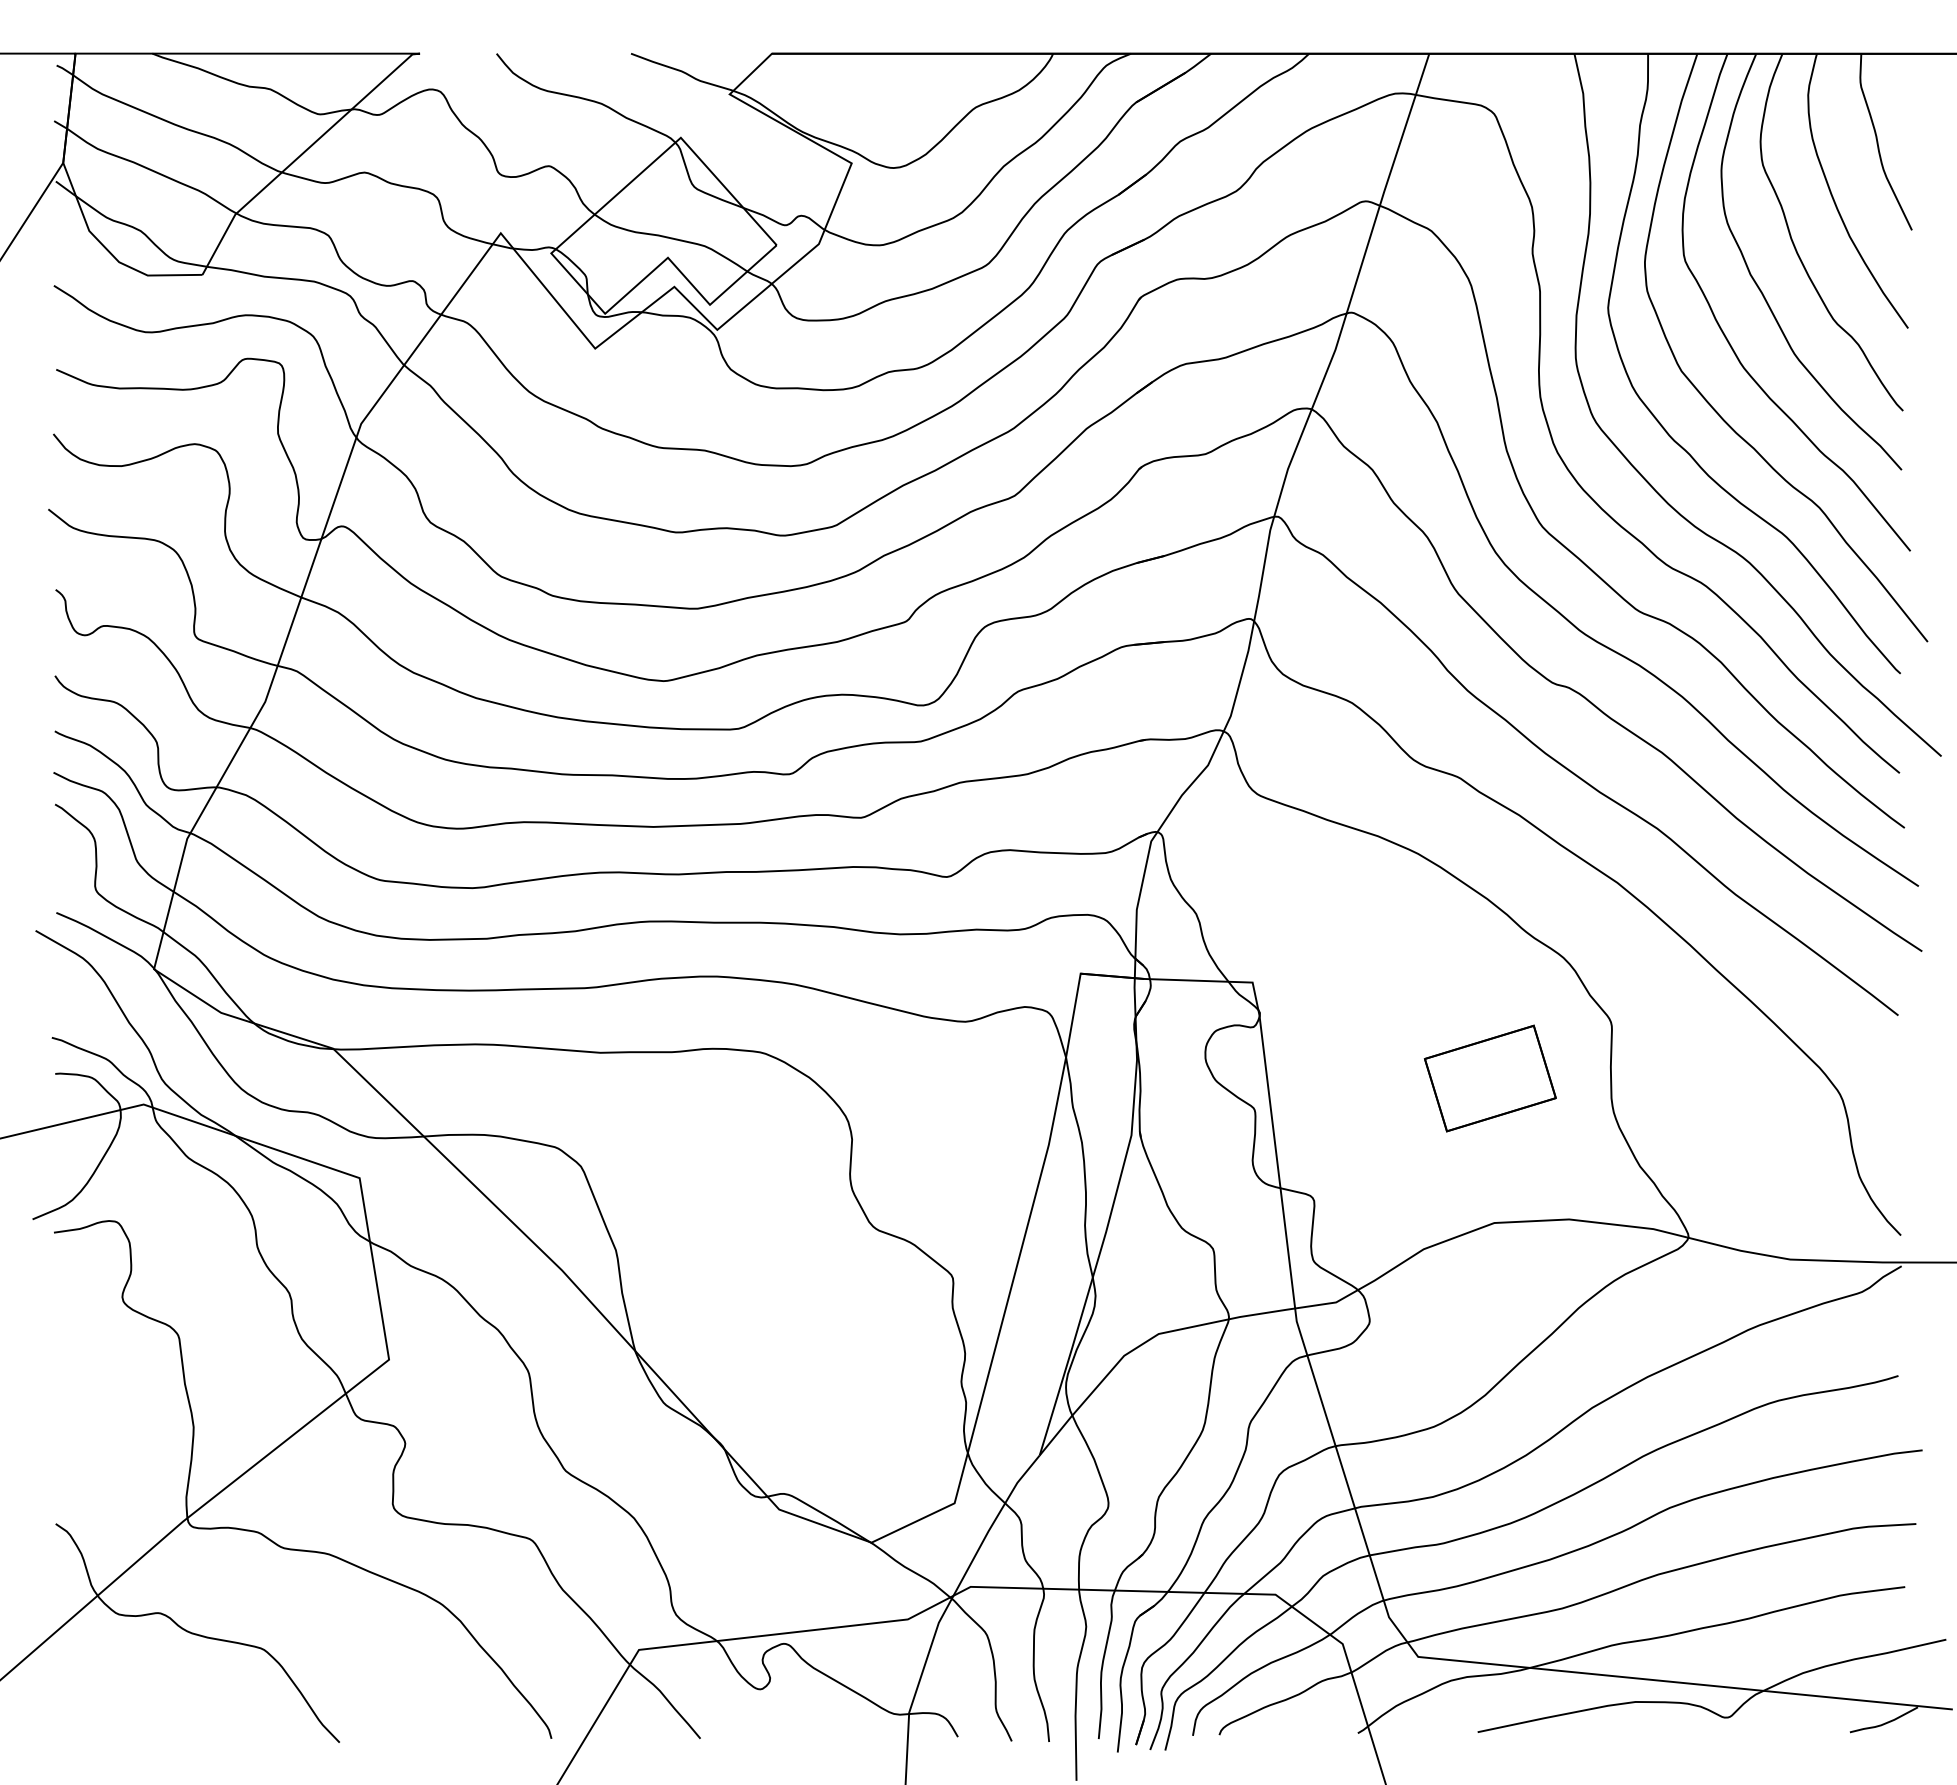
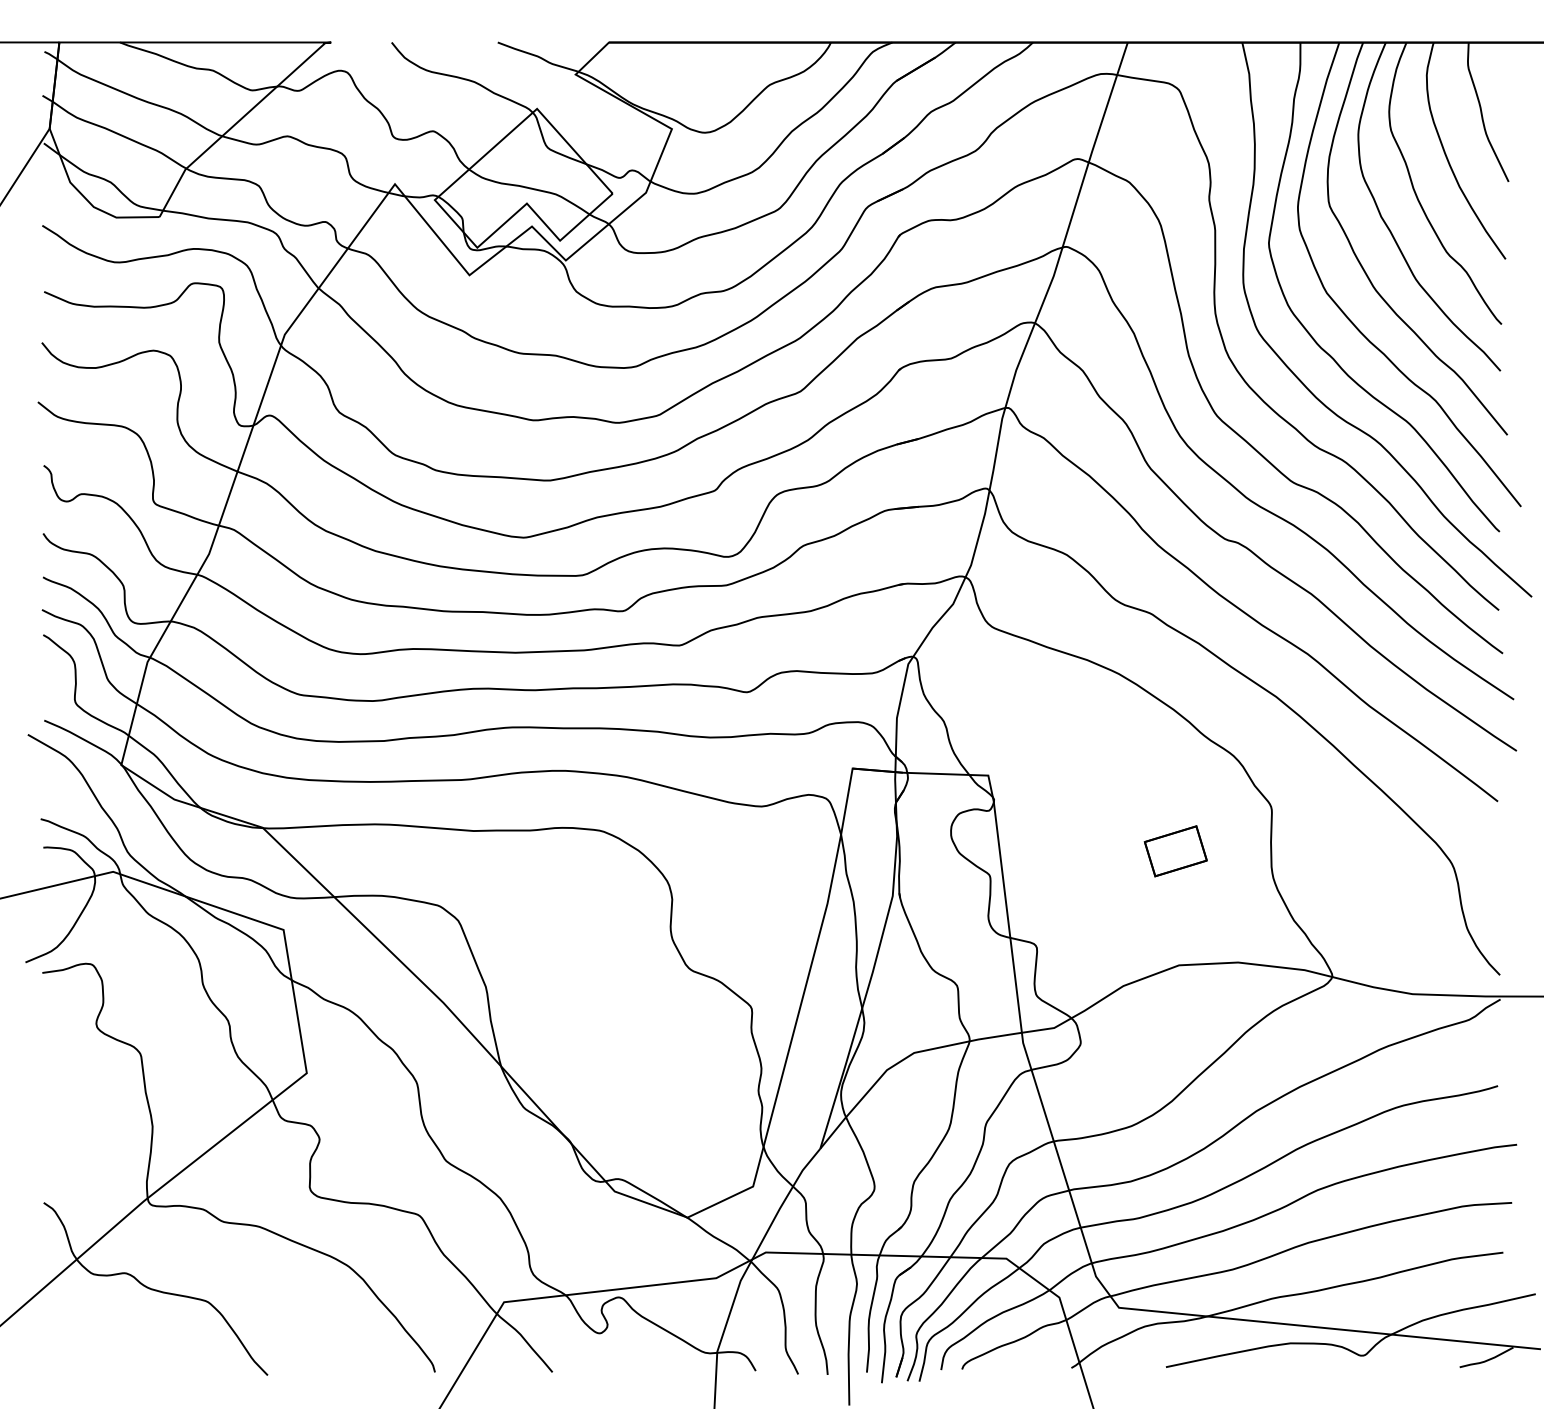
part: (1489, 1078) -> (1175, 851), size x0.6

